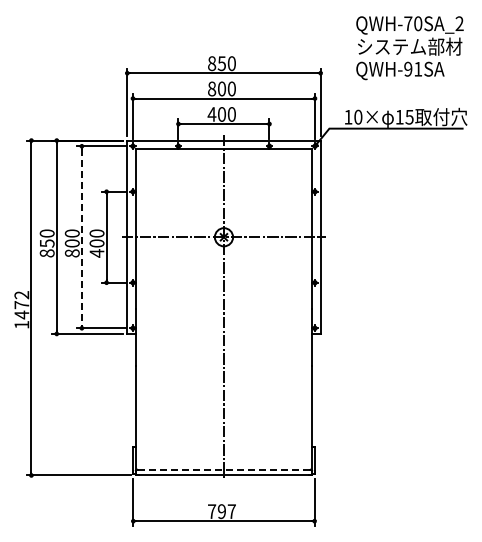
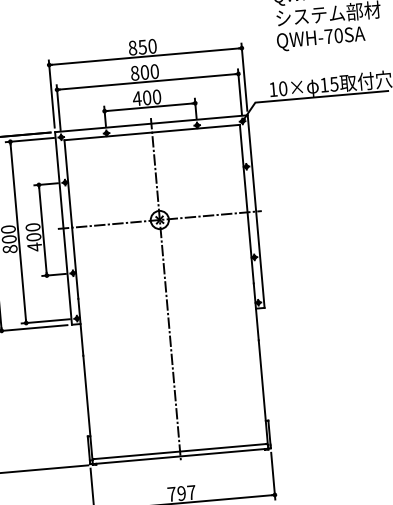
text: (413, 68) -> (333, 35), QWH-91SA -> QWH-70SA
line: (81, 237) -> (17, 232), dashed -> solid
line: (223, 469) -> (179, 451), dashed -> solid

